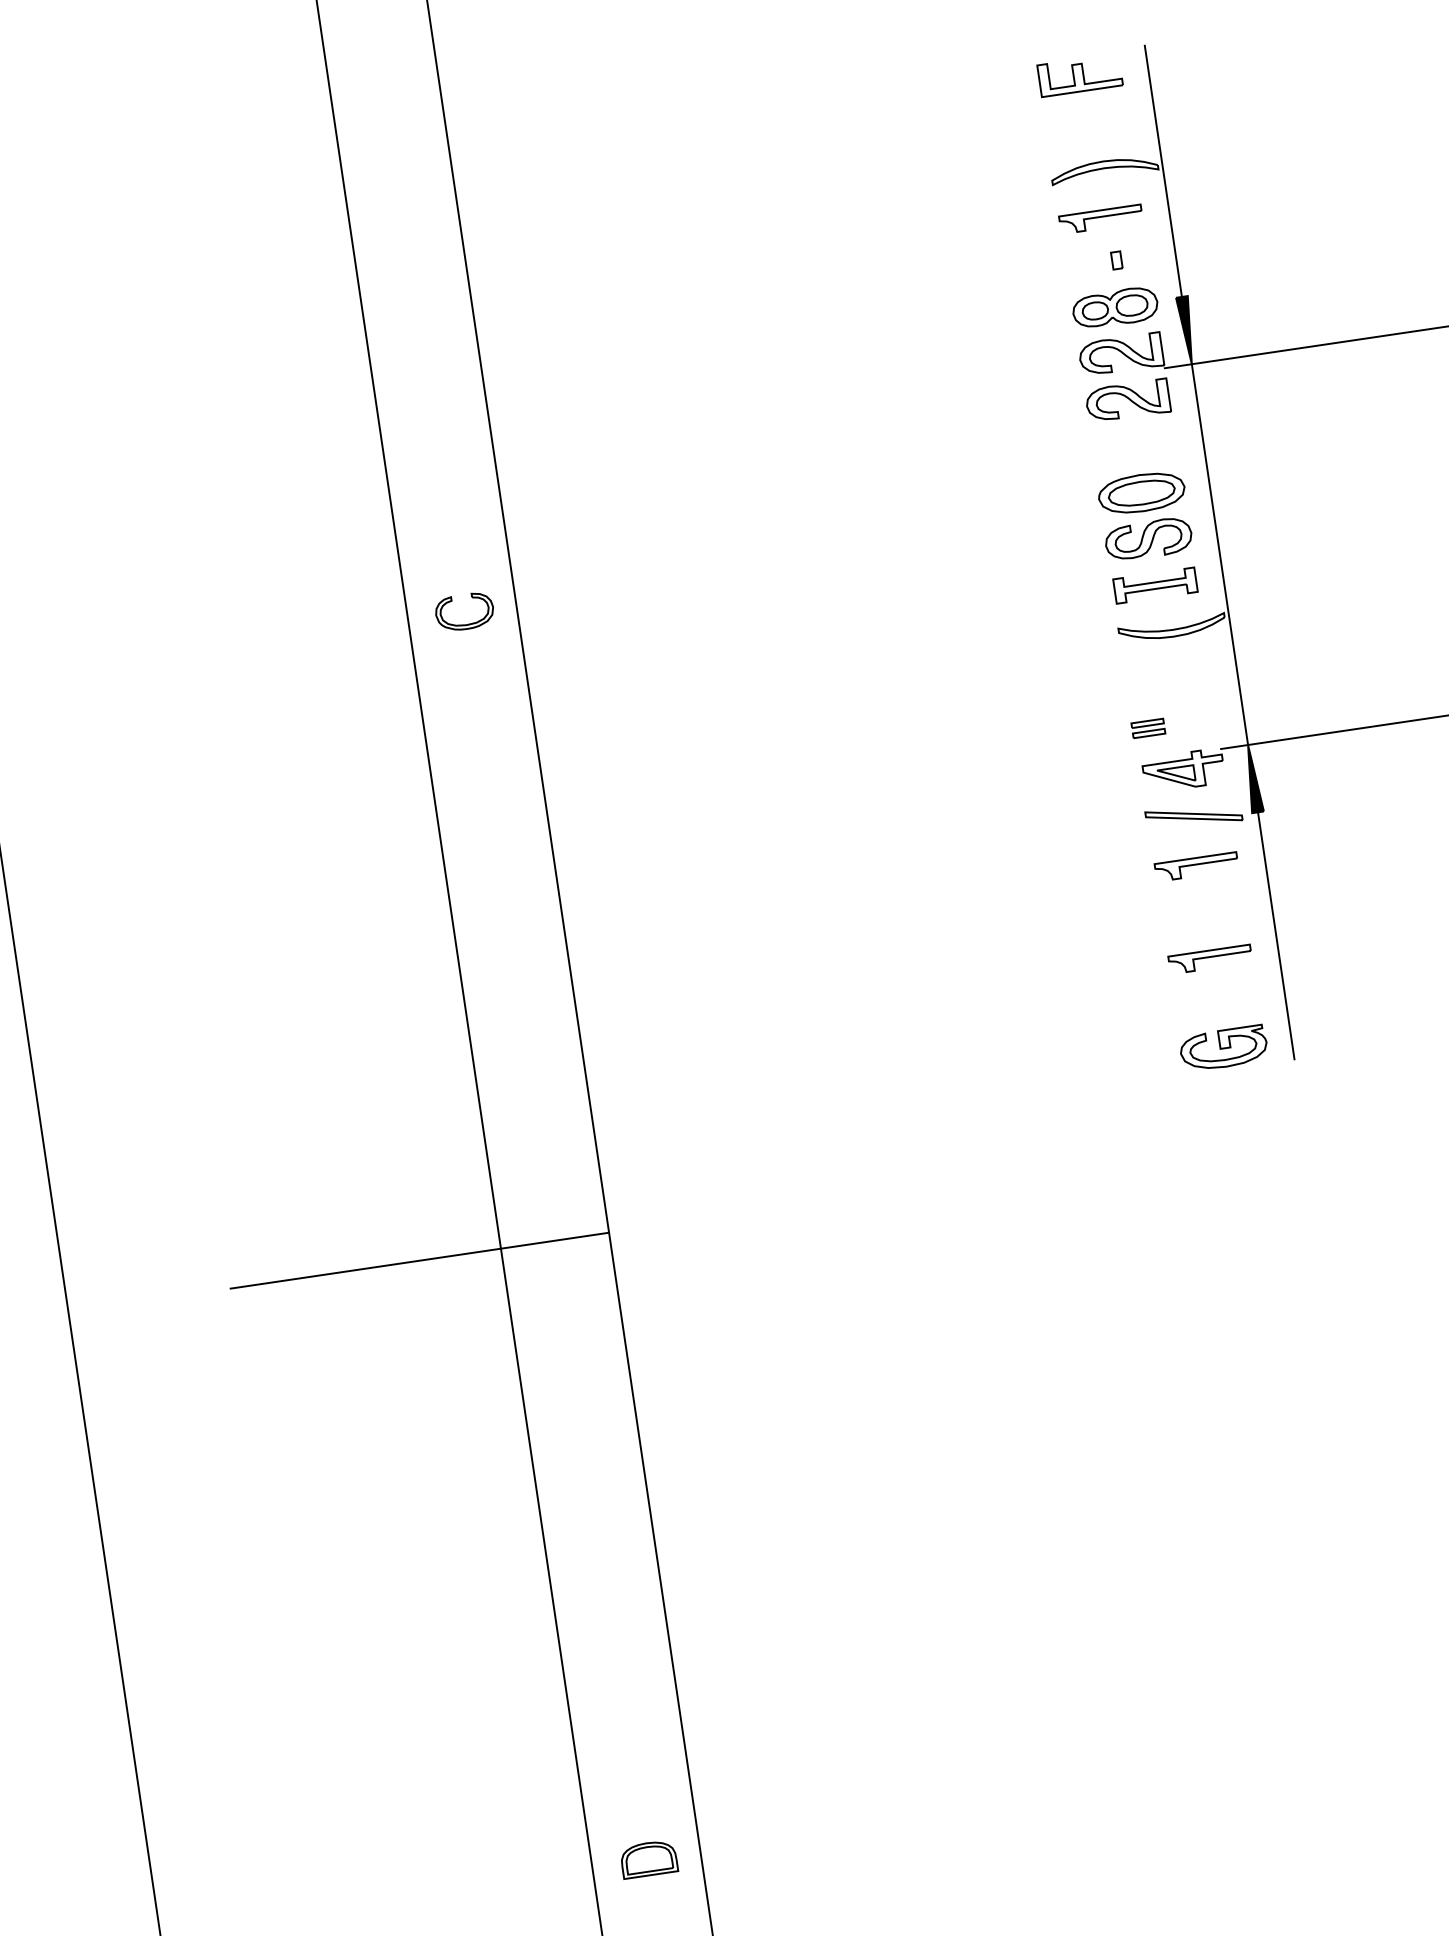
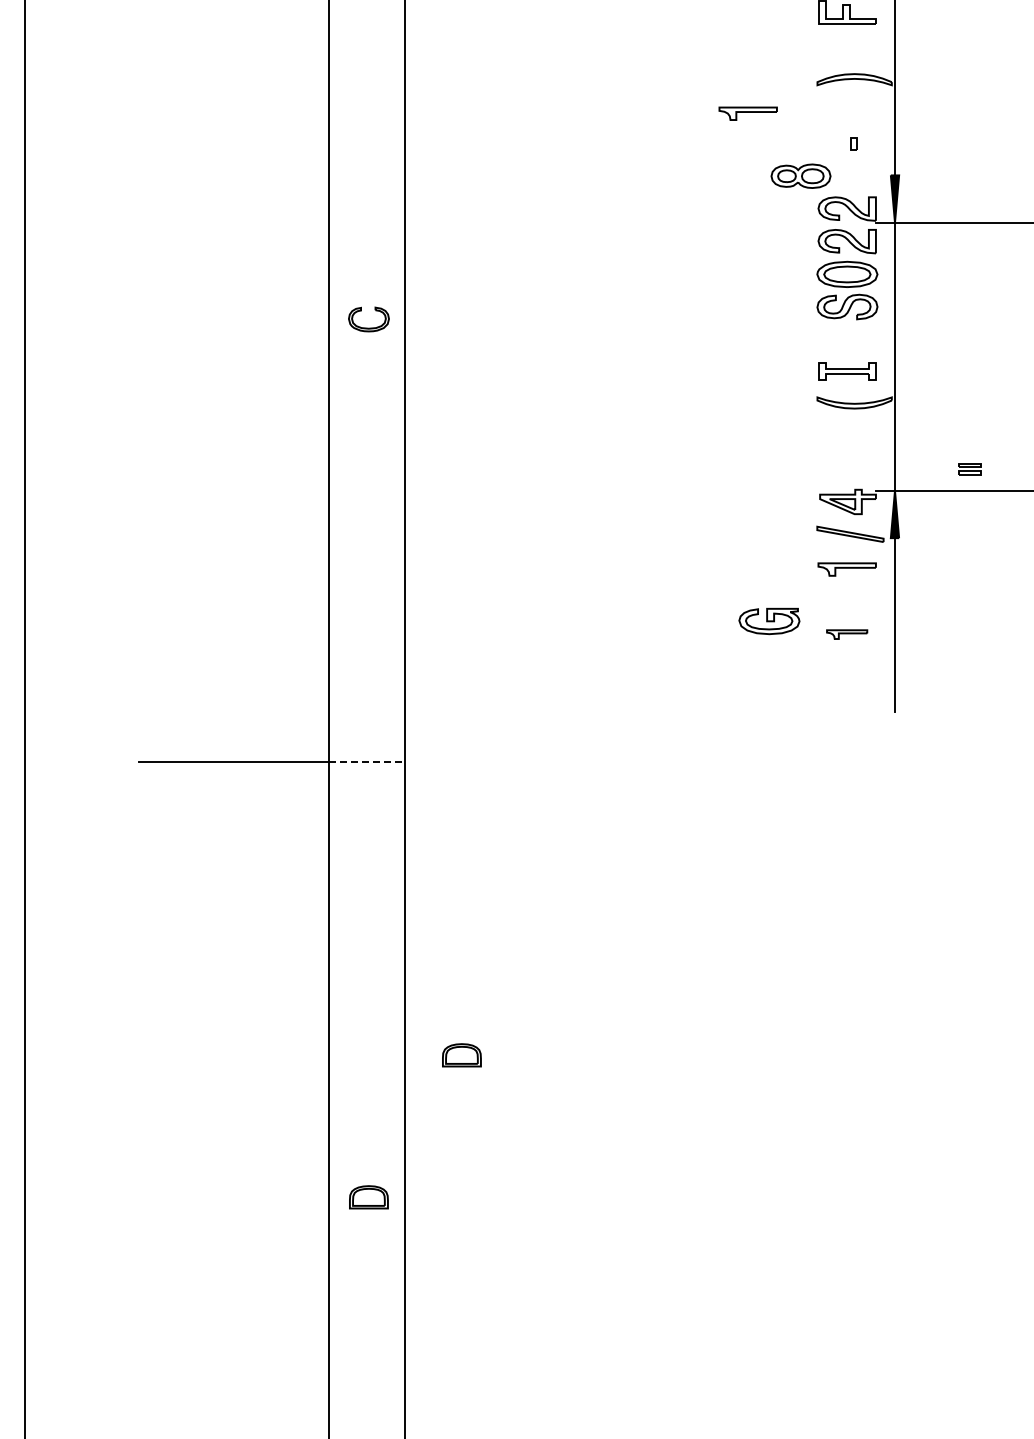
part: (1100, 219) -> (747, 113), moved
part: (1114, 307) -> (800, 175), moved
part: (1145, 515) -> (847, 290), moved
part: (1147, 728) -> (969, 469), moved
part: (1209, 959) -> (846, 634), size x0.7
part: (1223, 1048) -> (769, 621), moved
line: (555, 1240) -> (367, 761), solid -> dashed
part: (750, 1638) -> (461, 1055), added

